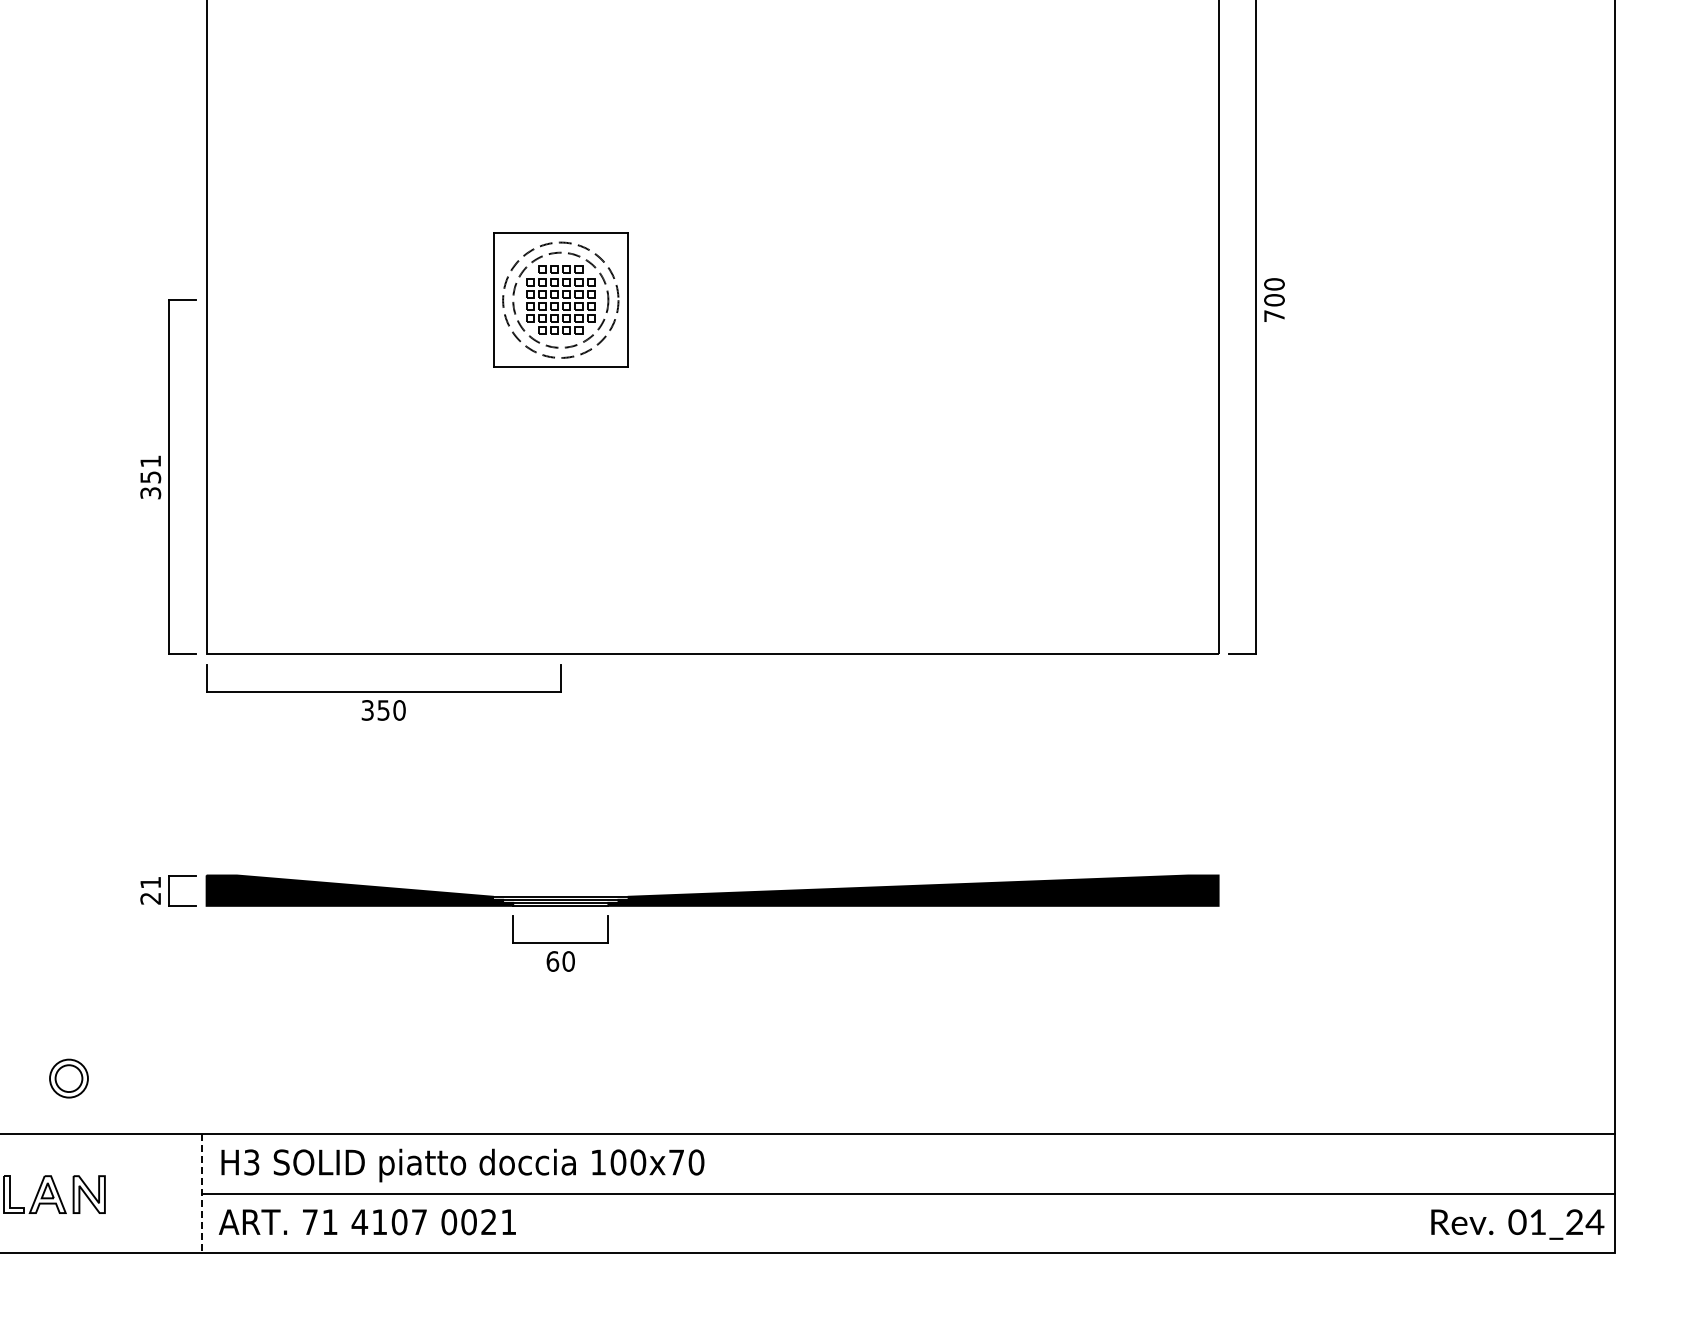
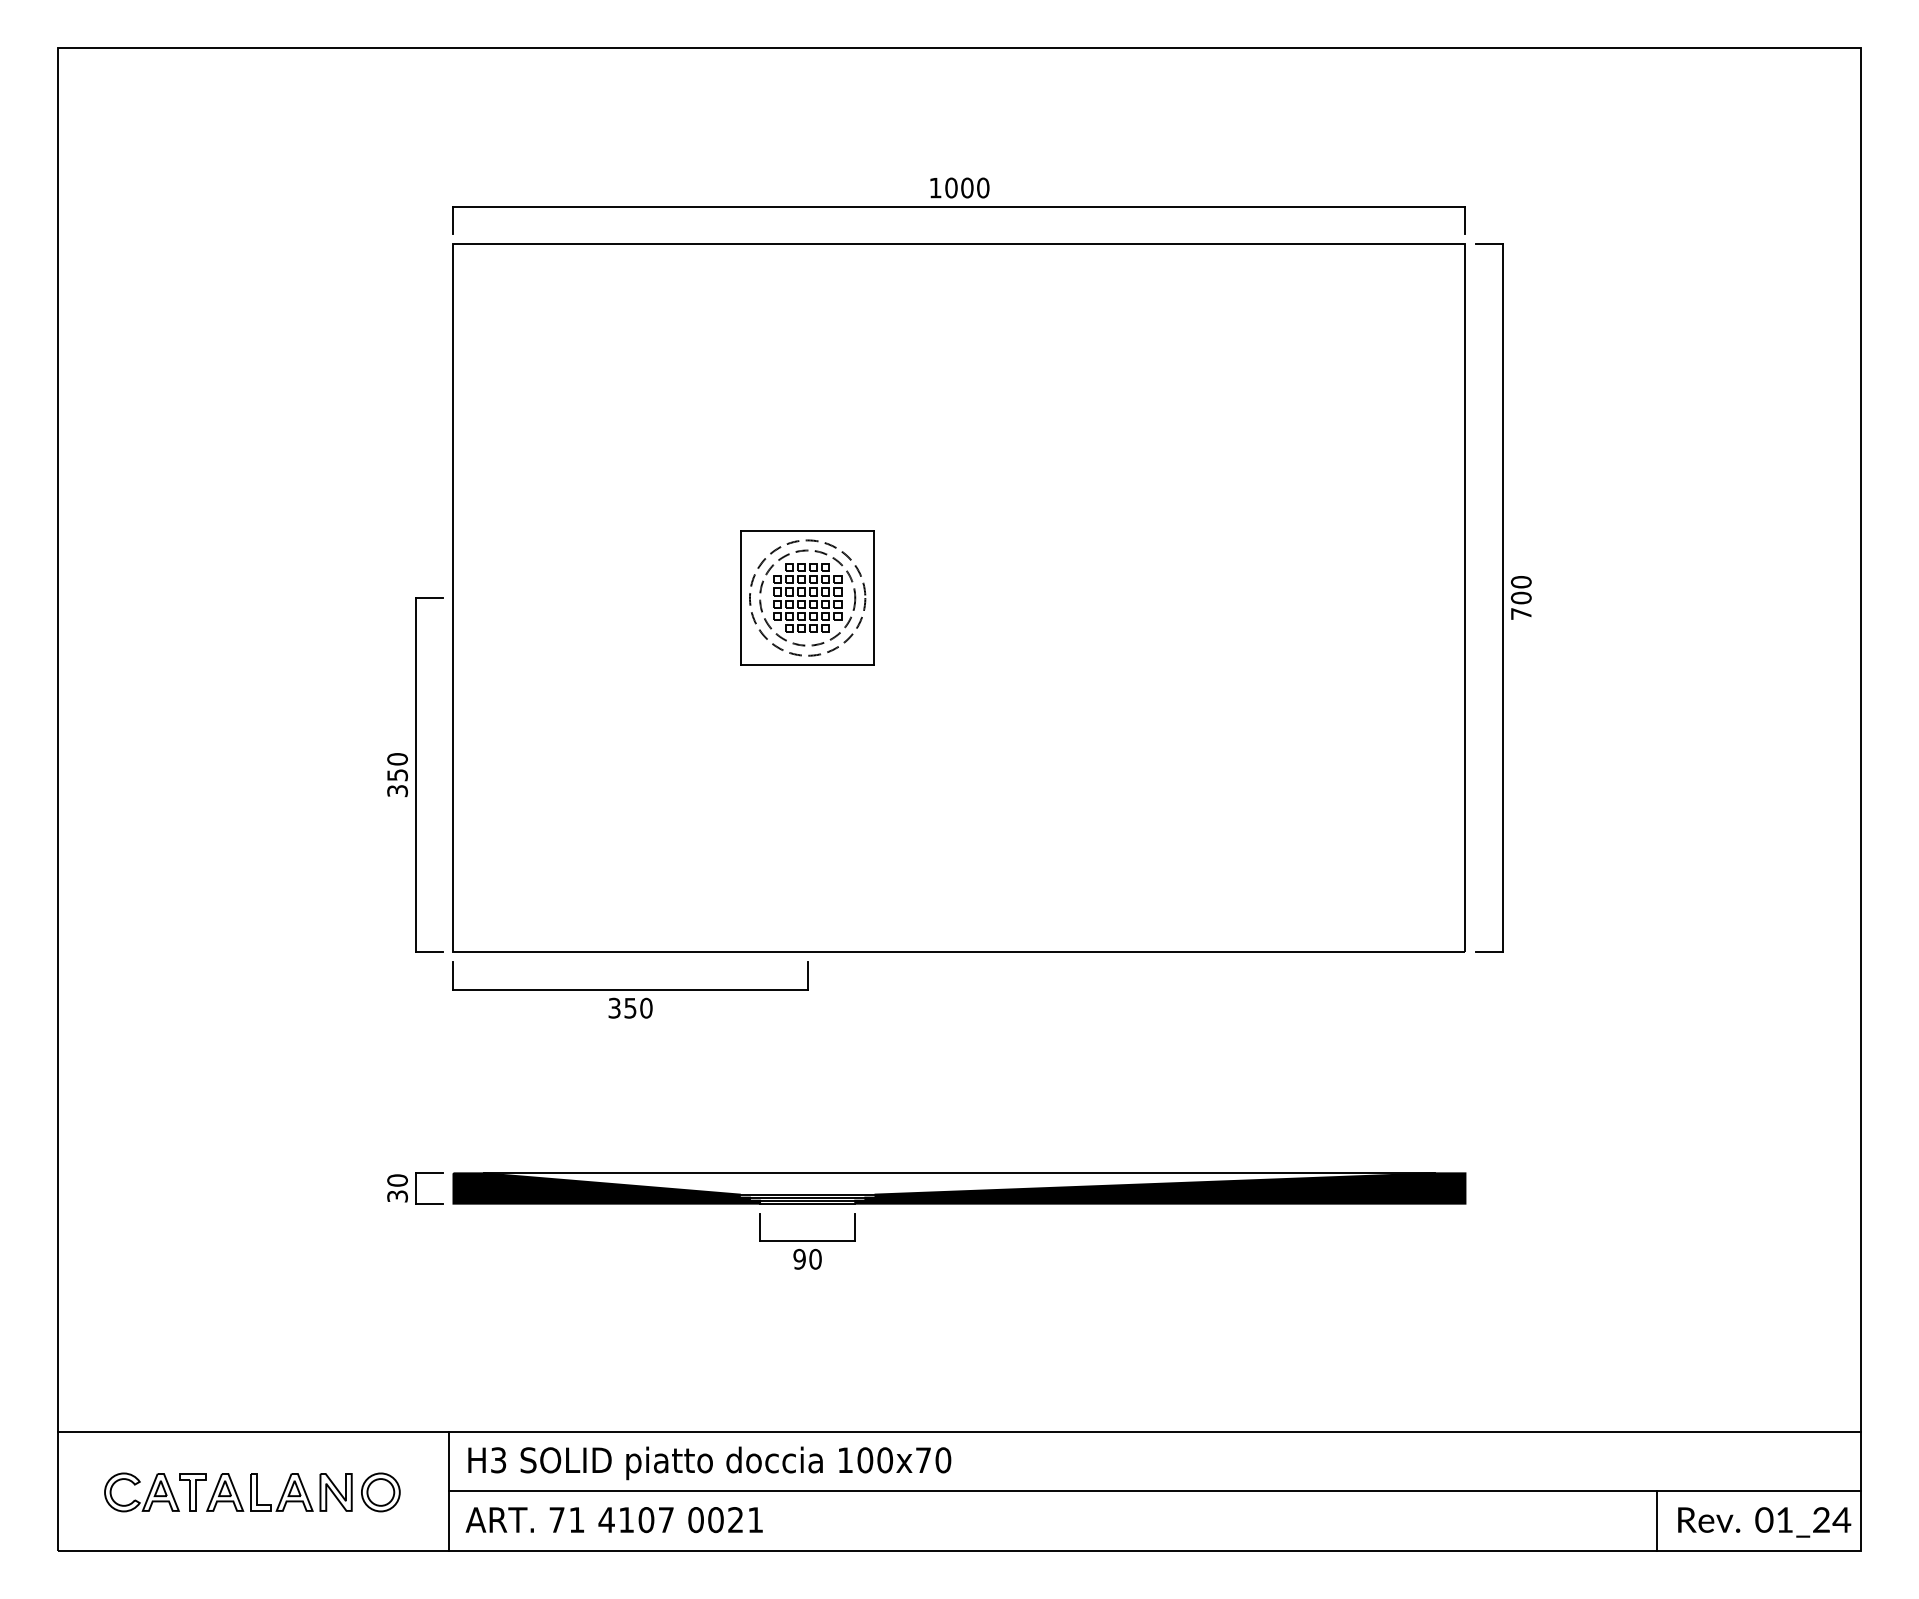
text: (150, 461) -> (397, 759), 351 -> 350
line: (712, 875) -> (959, 1173), added
text: (150, 890) -> (397, 1188), 21 -> 30
text: (552, 960) -> (799, 1258), 60 -> 90
part: (68, 1078) -> (380, 1492), moved
line: (202, 1193) -> (449, 1491), dashed -> solid
line: (1409, 1222) -> (1656, 1520), added

